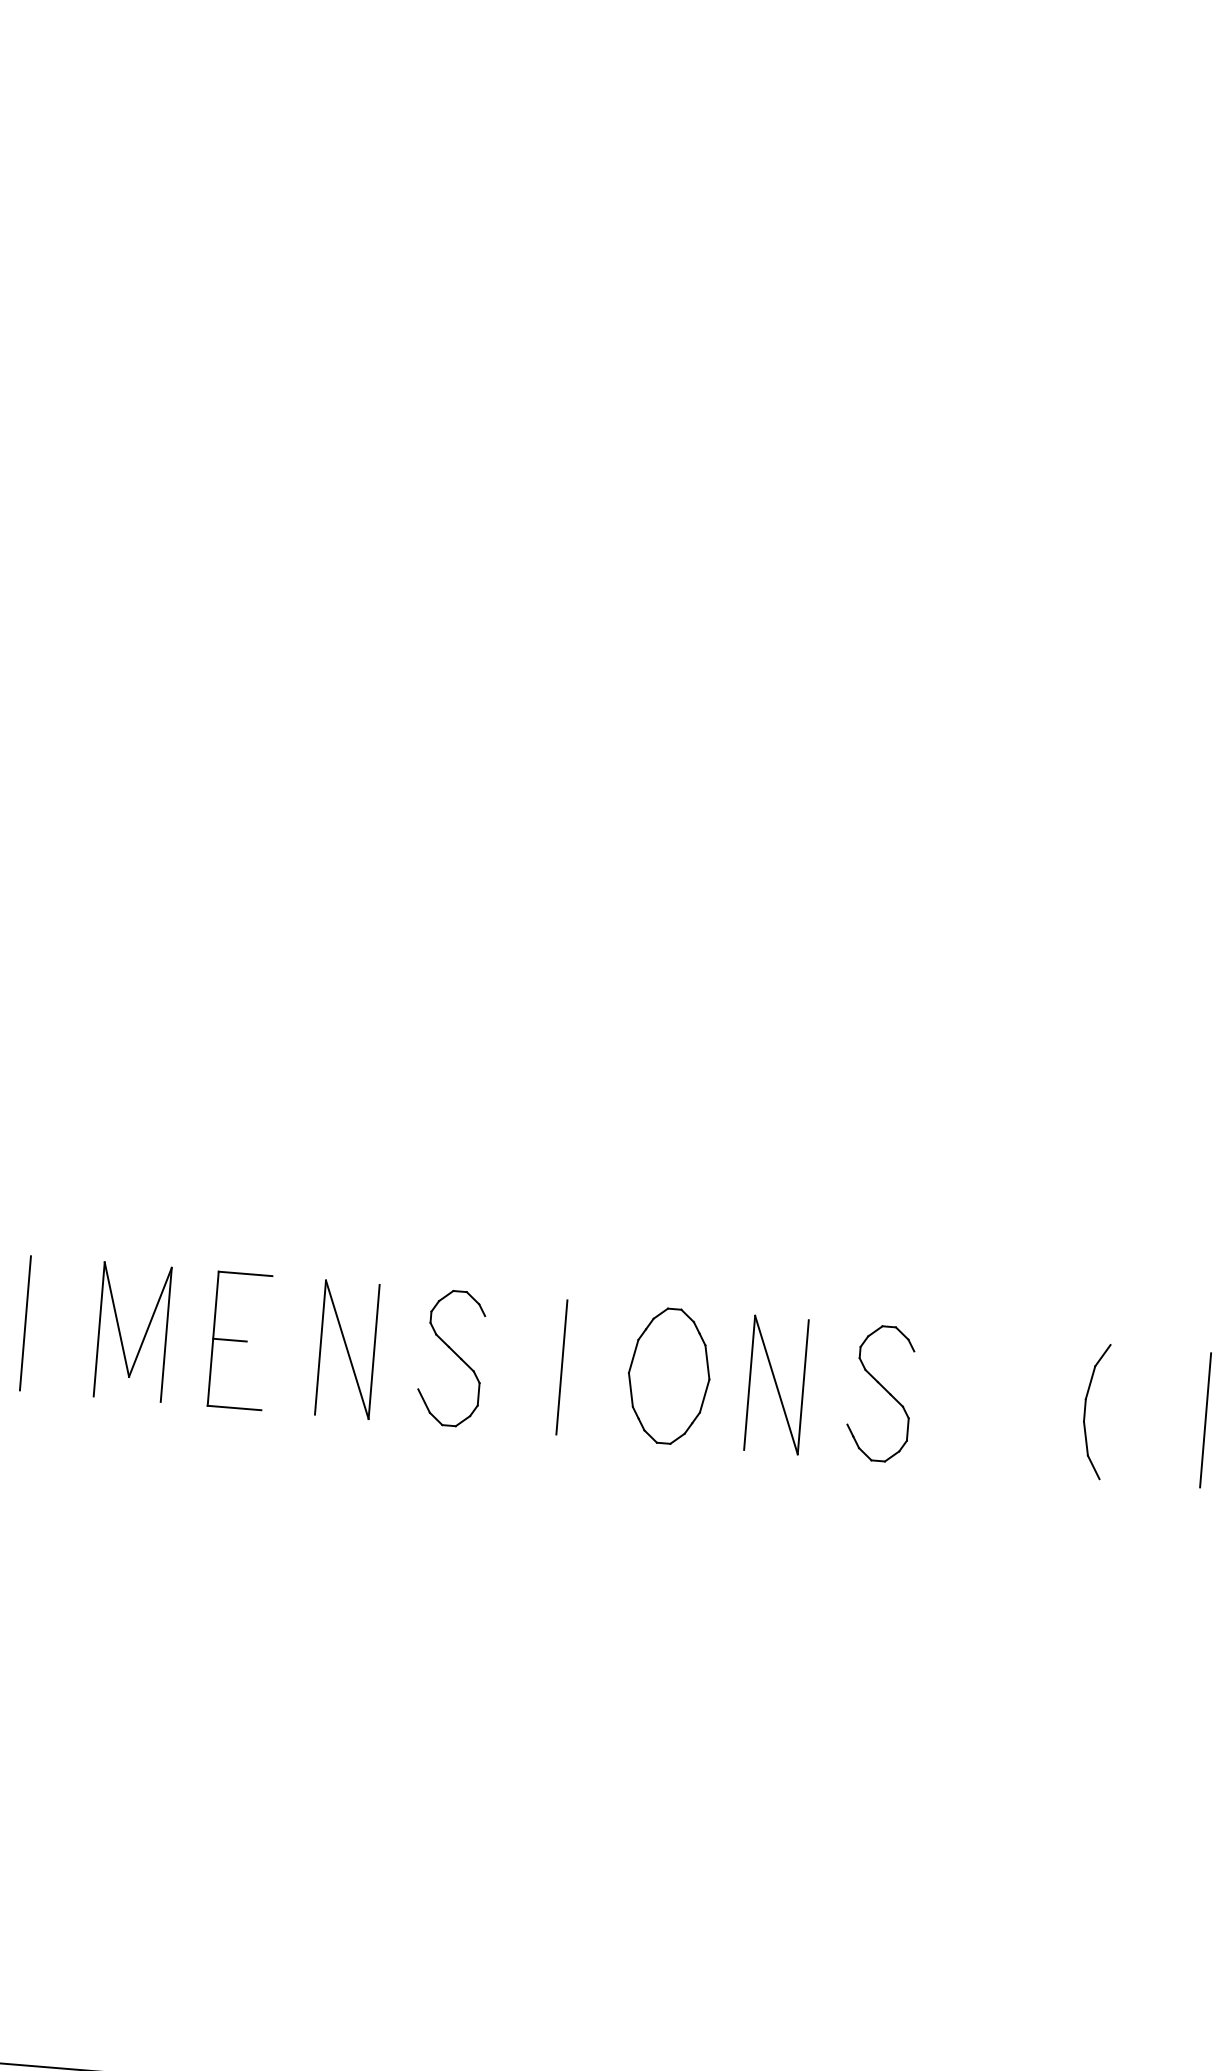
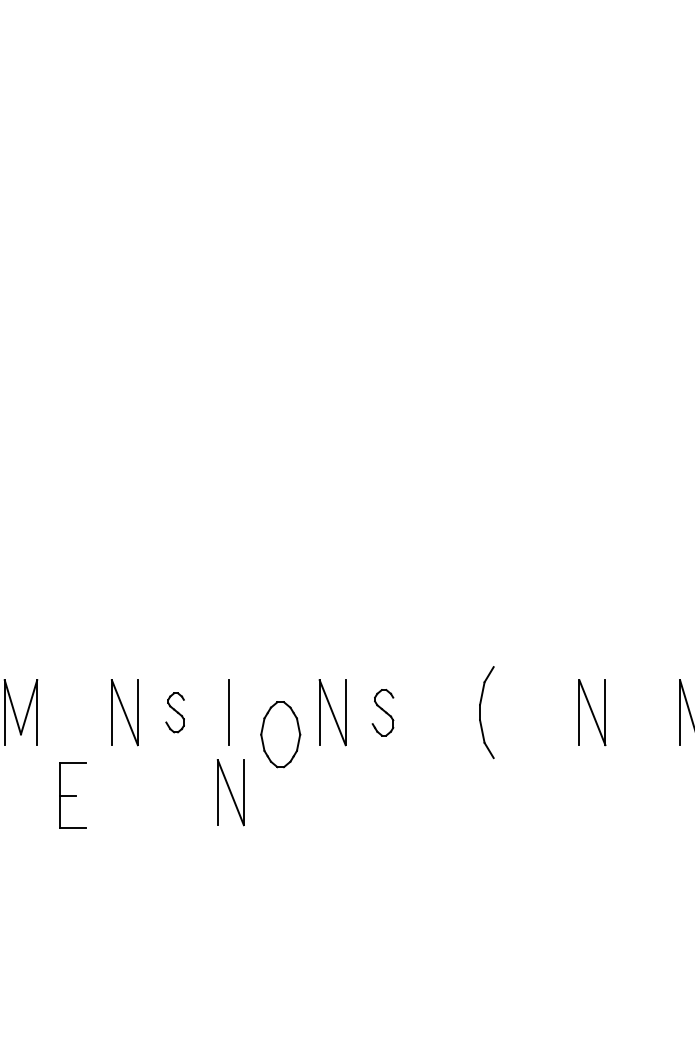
part: (239, 1340) -> (72, 795), moved
part: (449, 1357) -> (174, 712), size x0.6
part: (668, 1375) -> (280, 734), moved
part: (879, 1393) -> (382, 712), size x0.7
part: (1094, 1410) -> (486, 712), size x1.4
line: (1205, 1419) -> (540, 712), removed
part: (551, 1532) -> (230, 792), added

